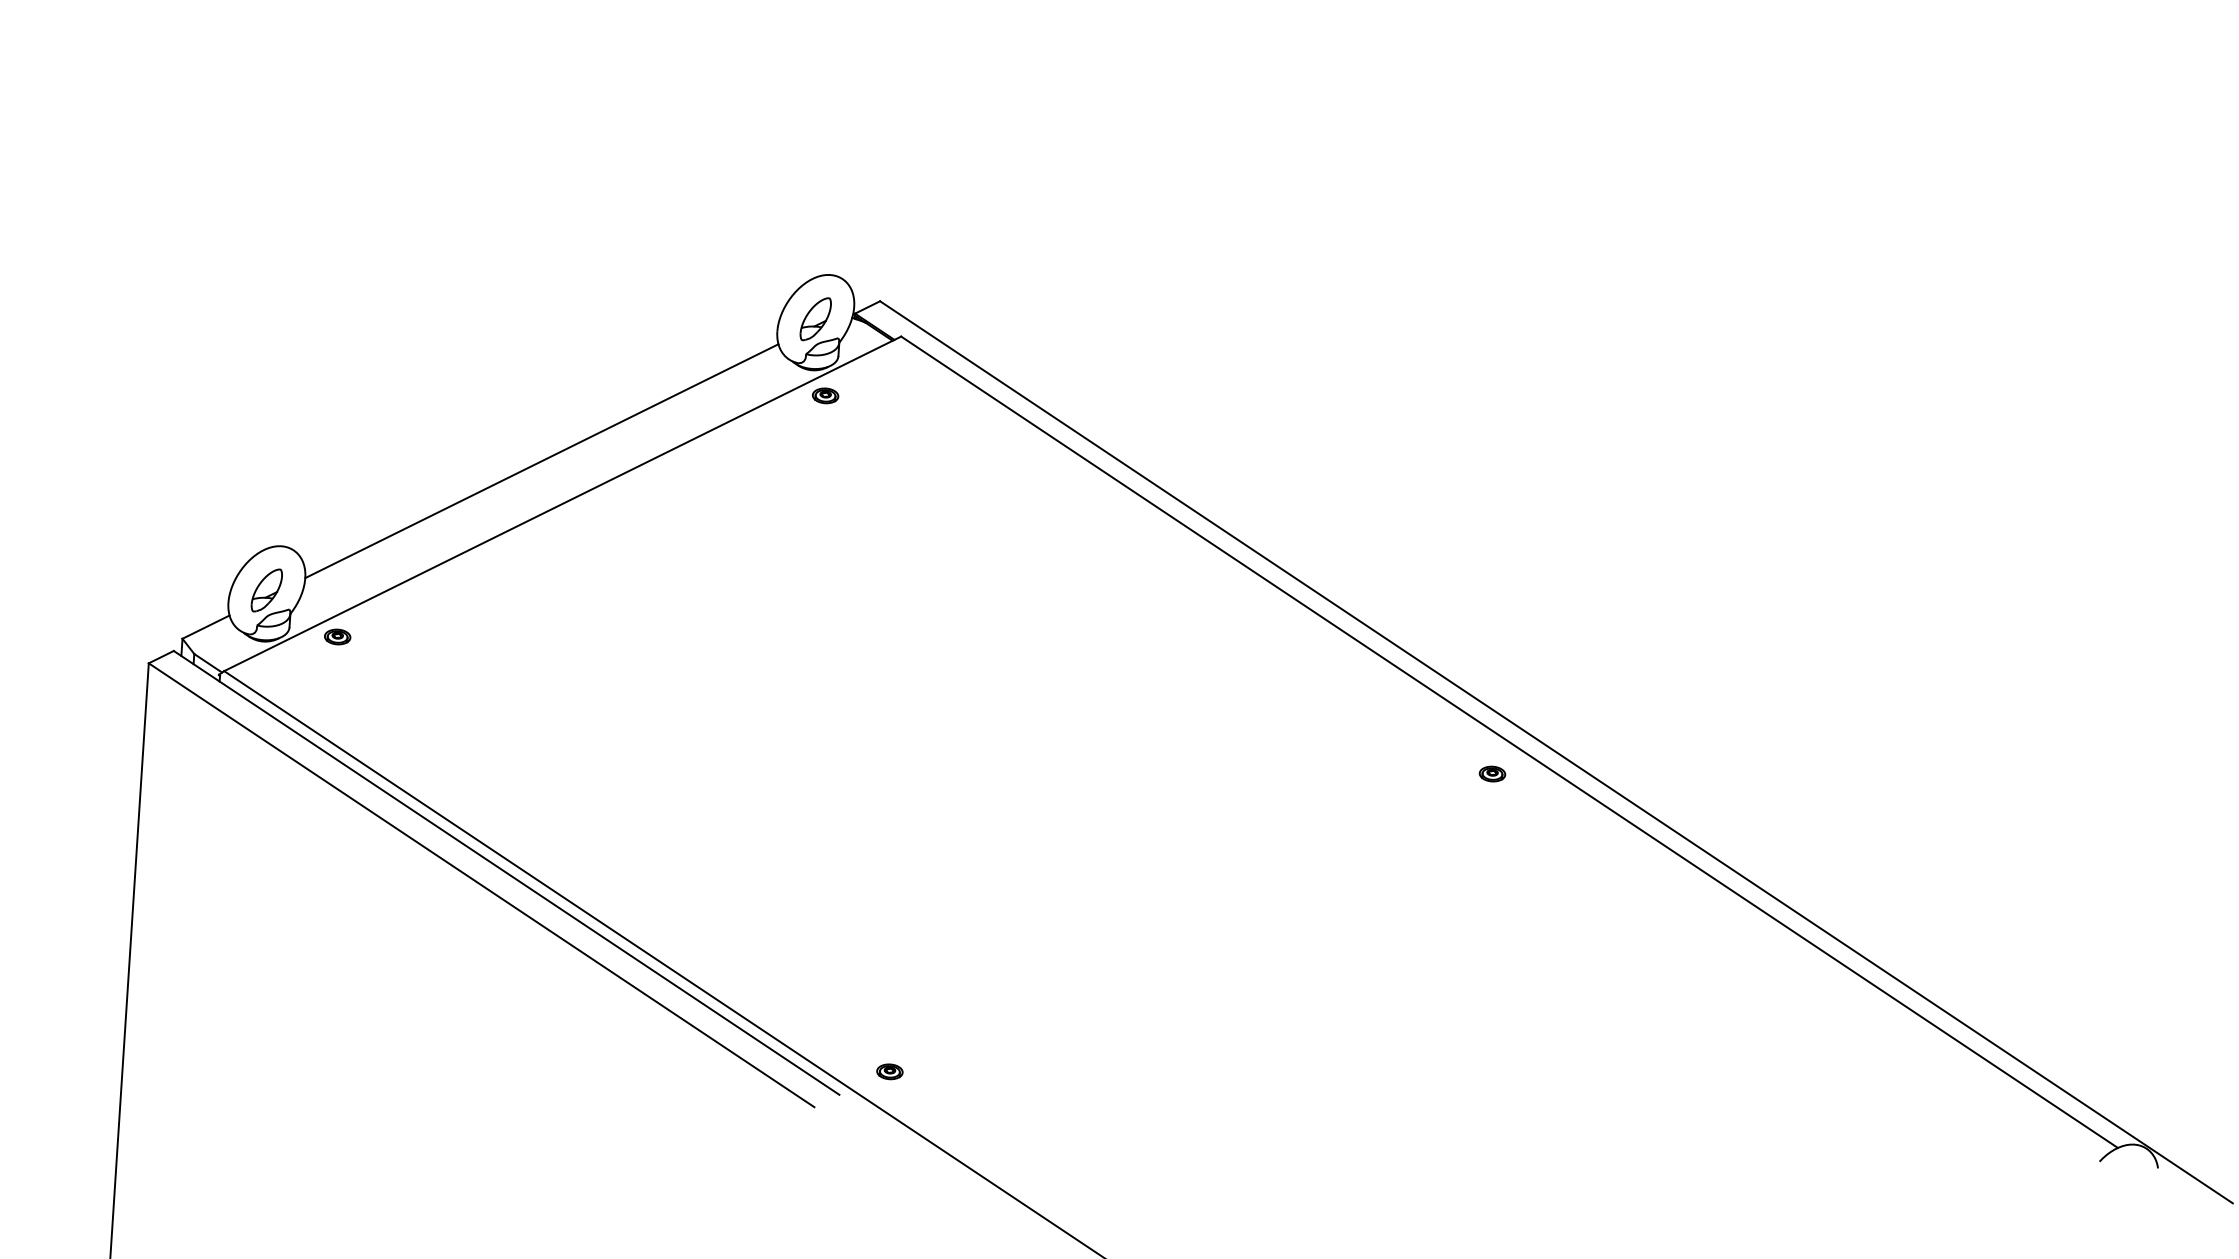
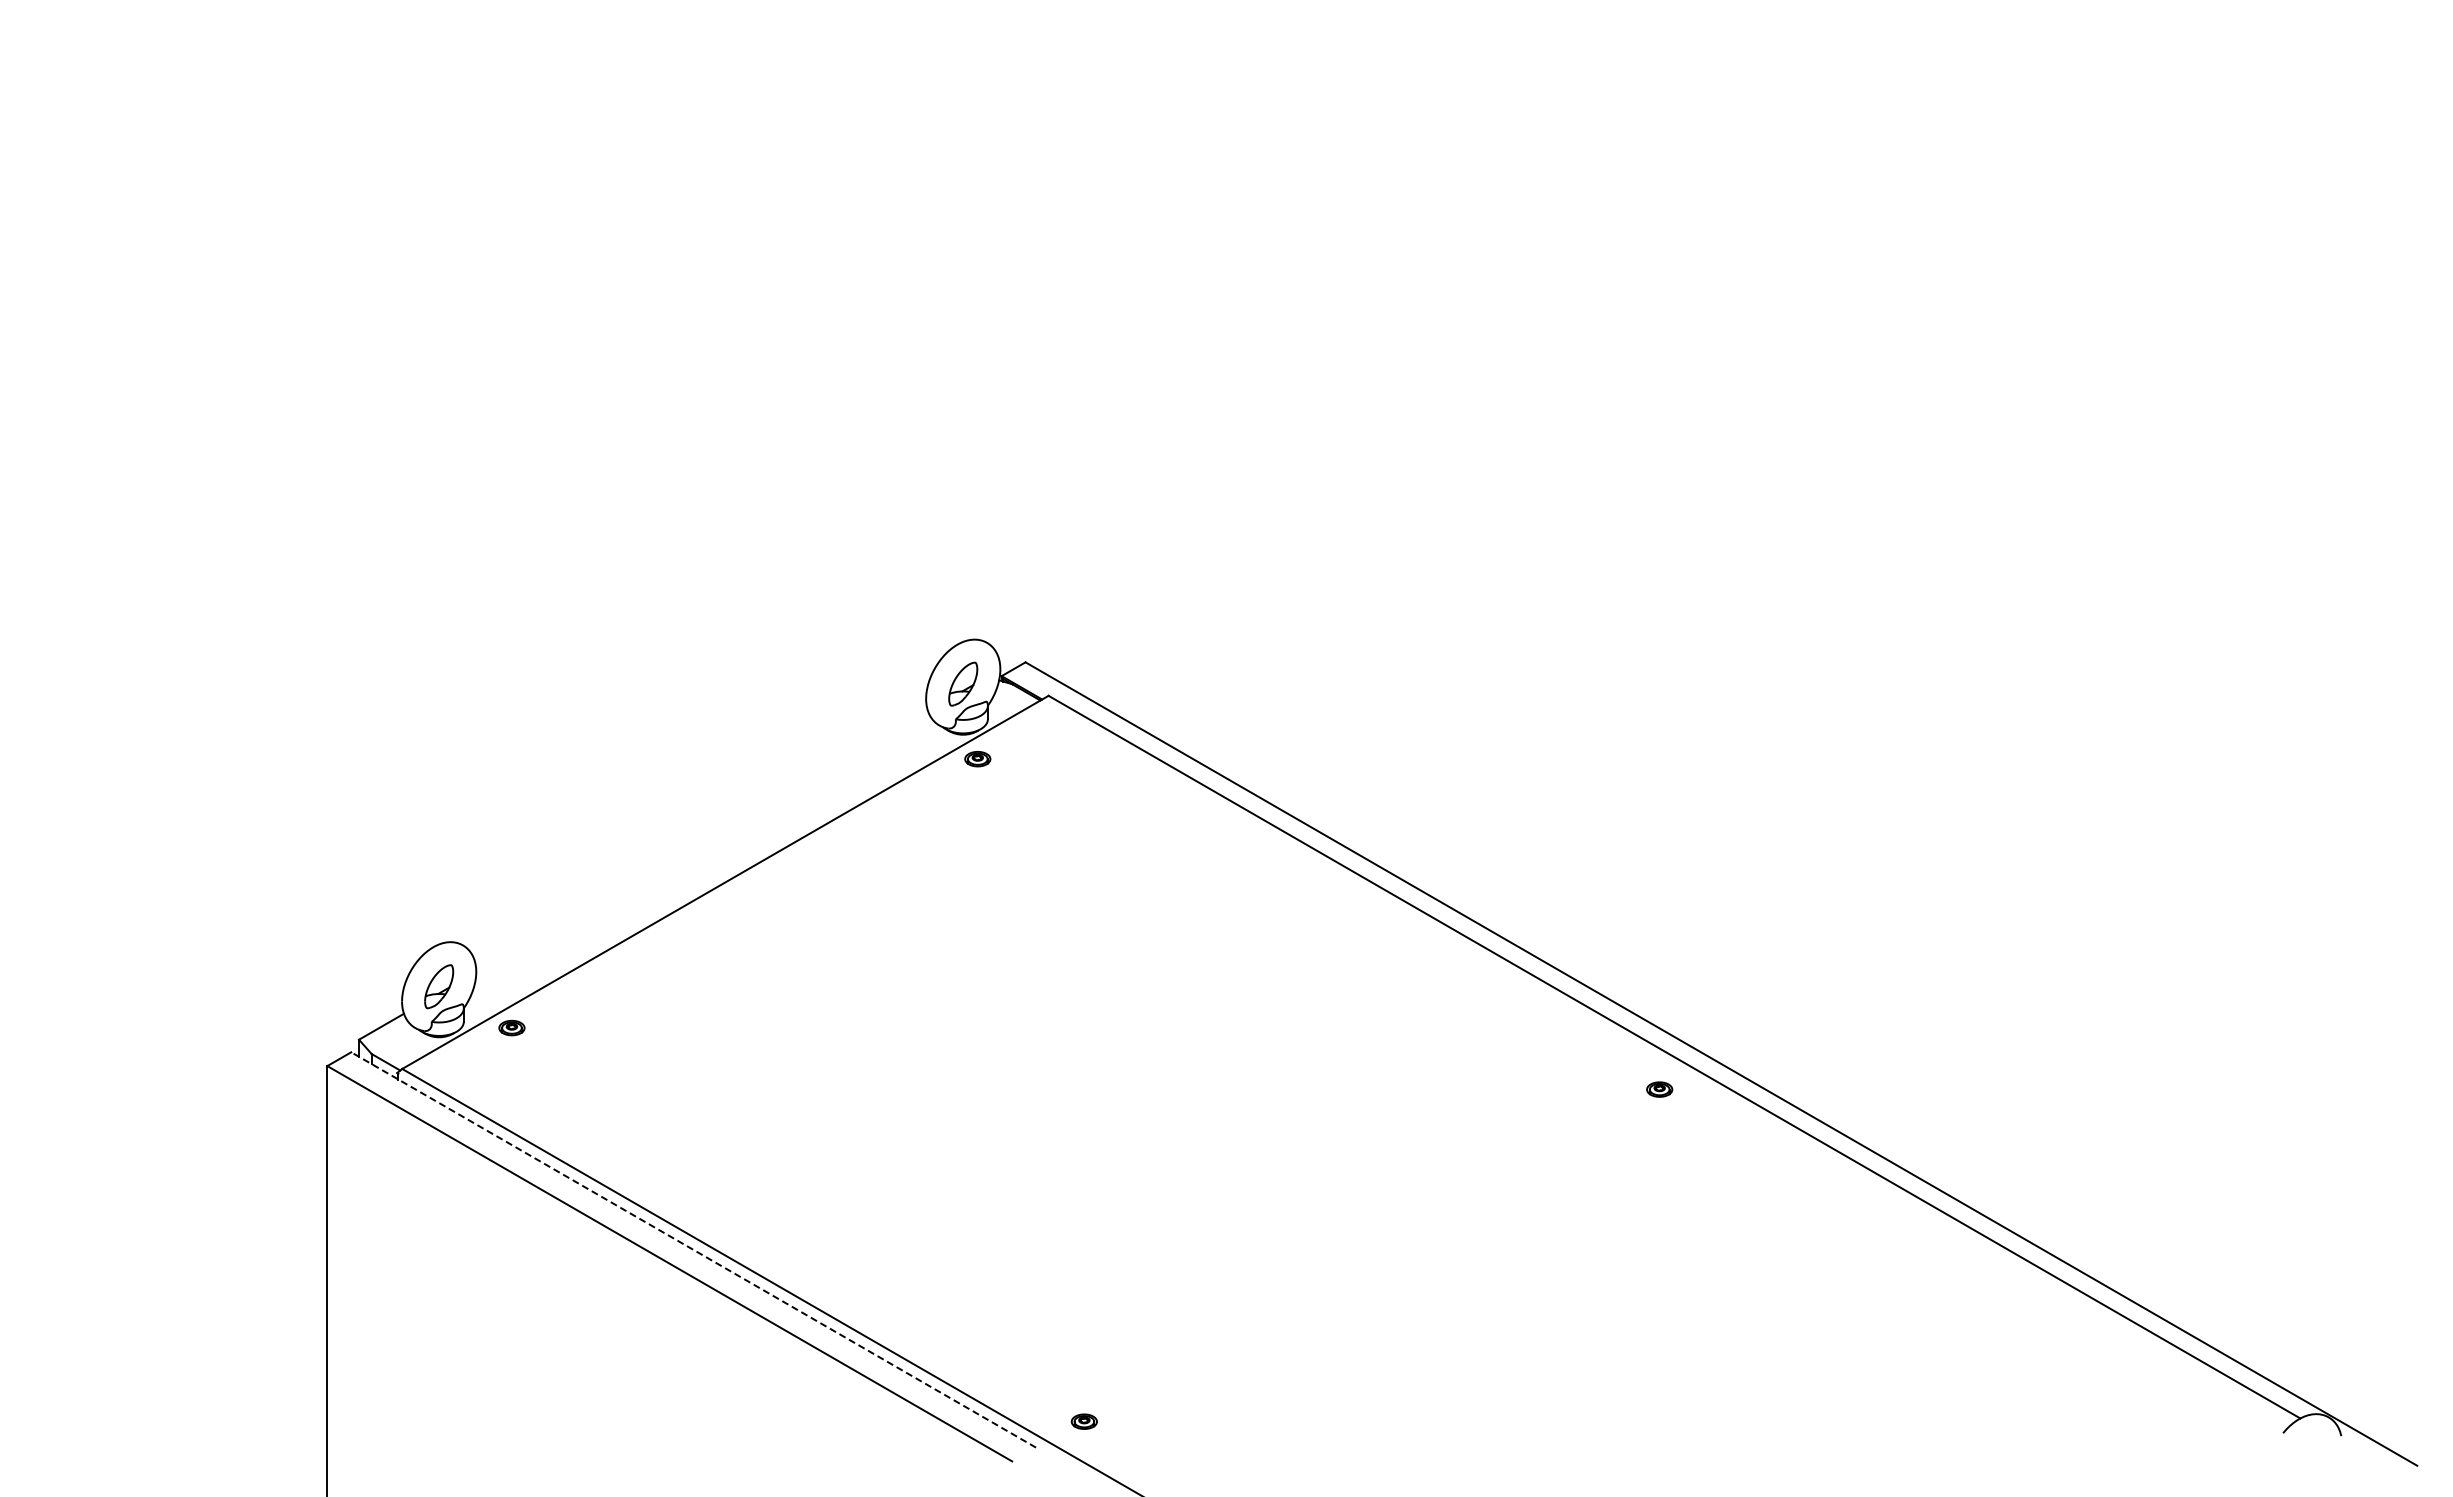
line: (542, 461) -> (702, 841), removed
line: (506, 872) -> (693, 1249), solid -> dashed

